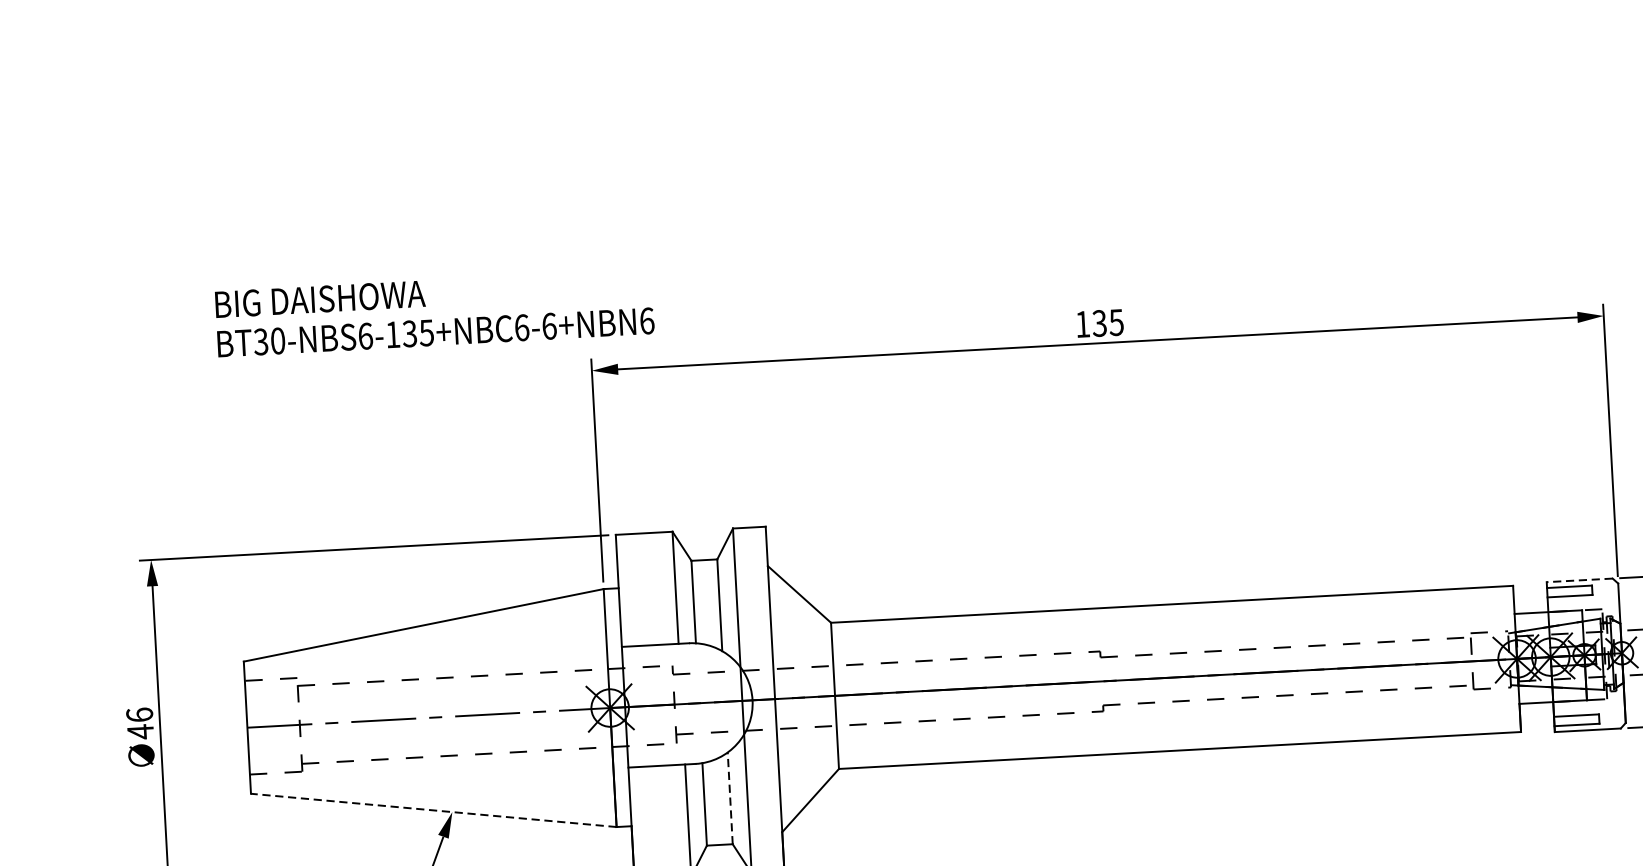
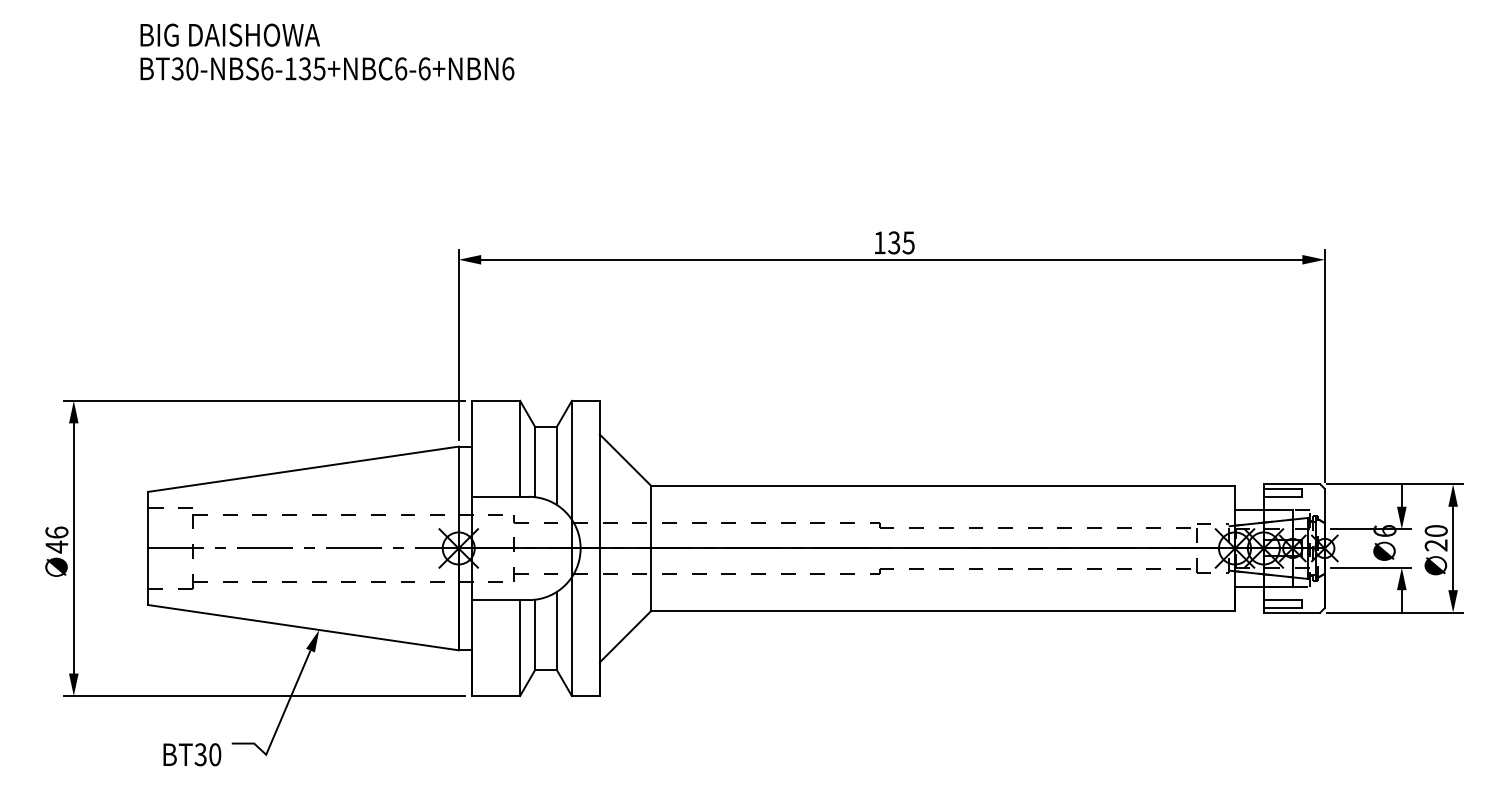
text: (434, 312) -> (327, 51), moved
line: (1579, 580) -> (1291, 484), dashed -> solid
line: (730, 797) -> (557, 630), dashed -> solid
line: (433, 810) -> (303, 627), dashed -> solid

